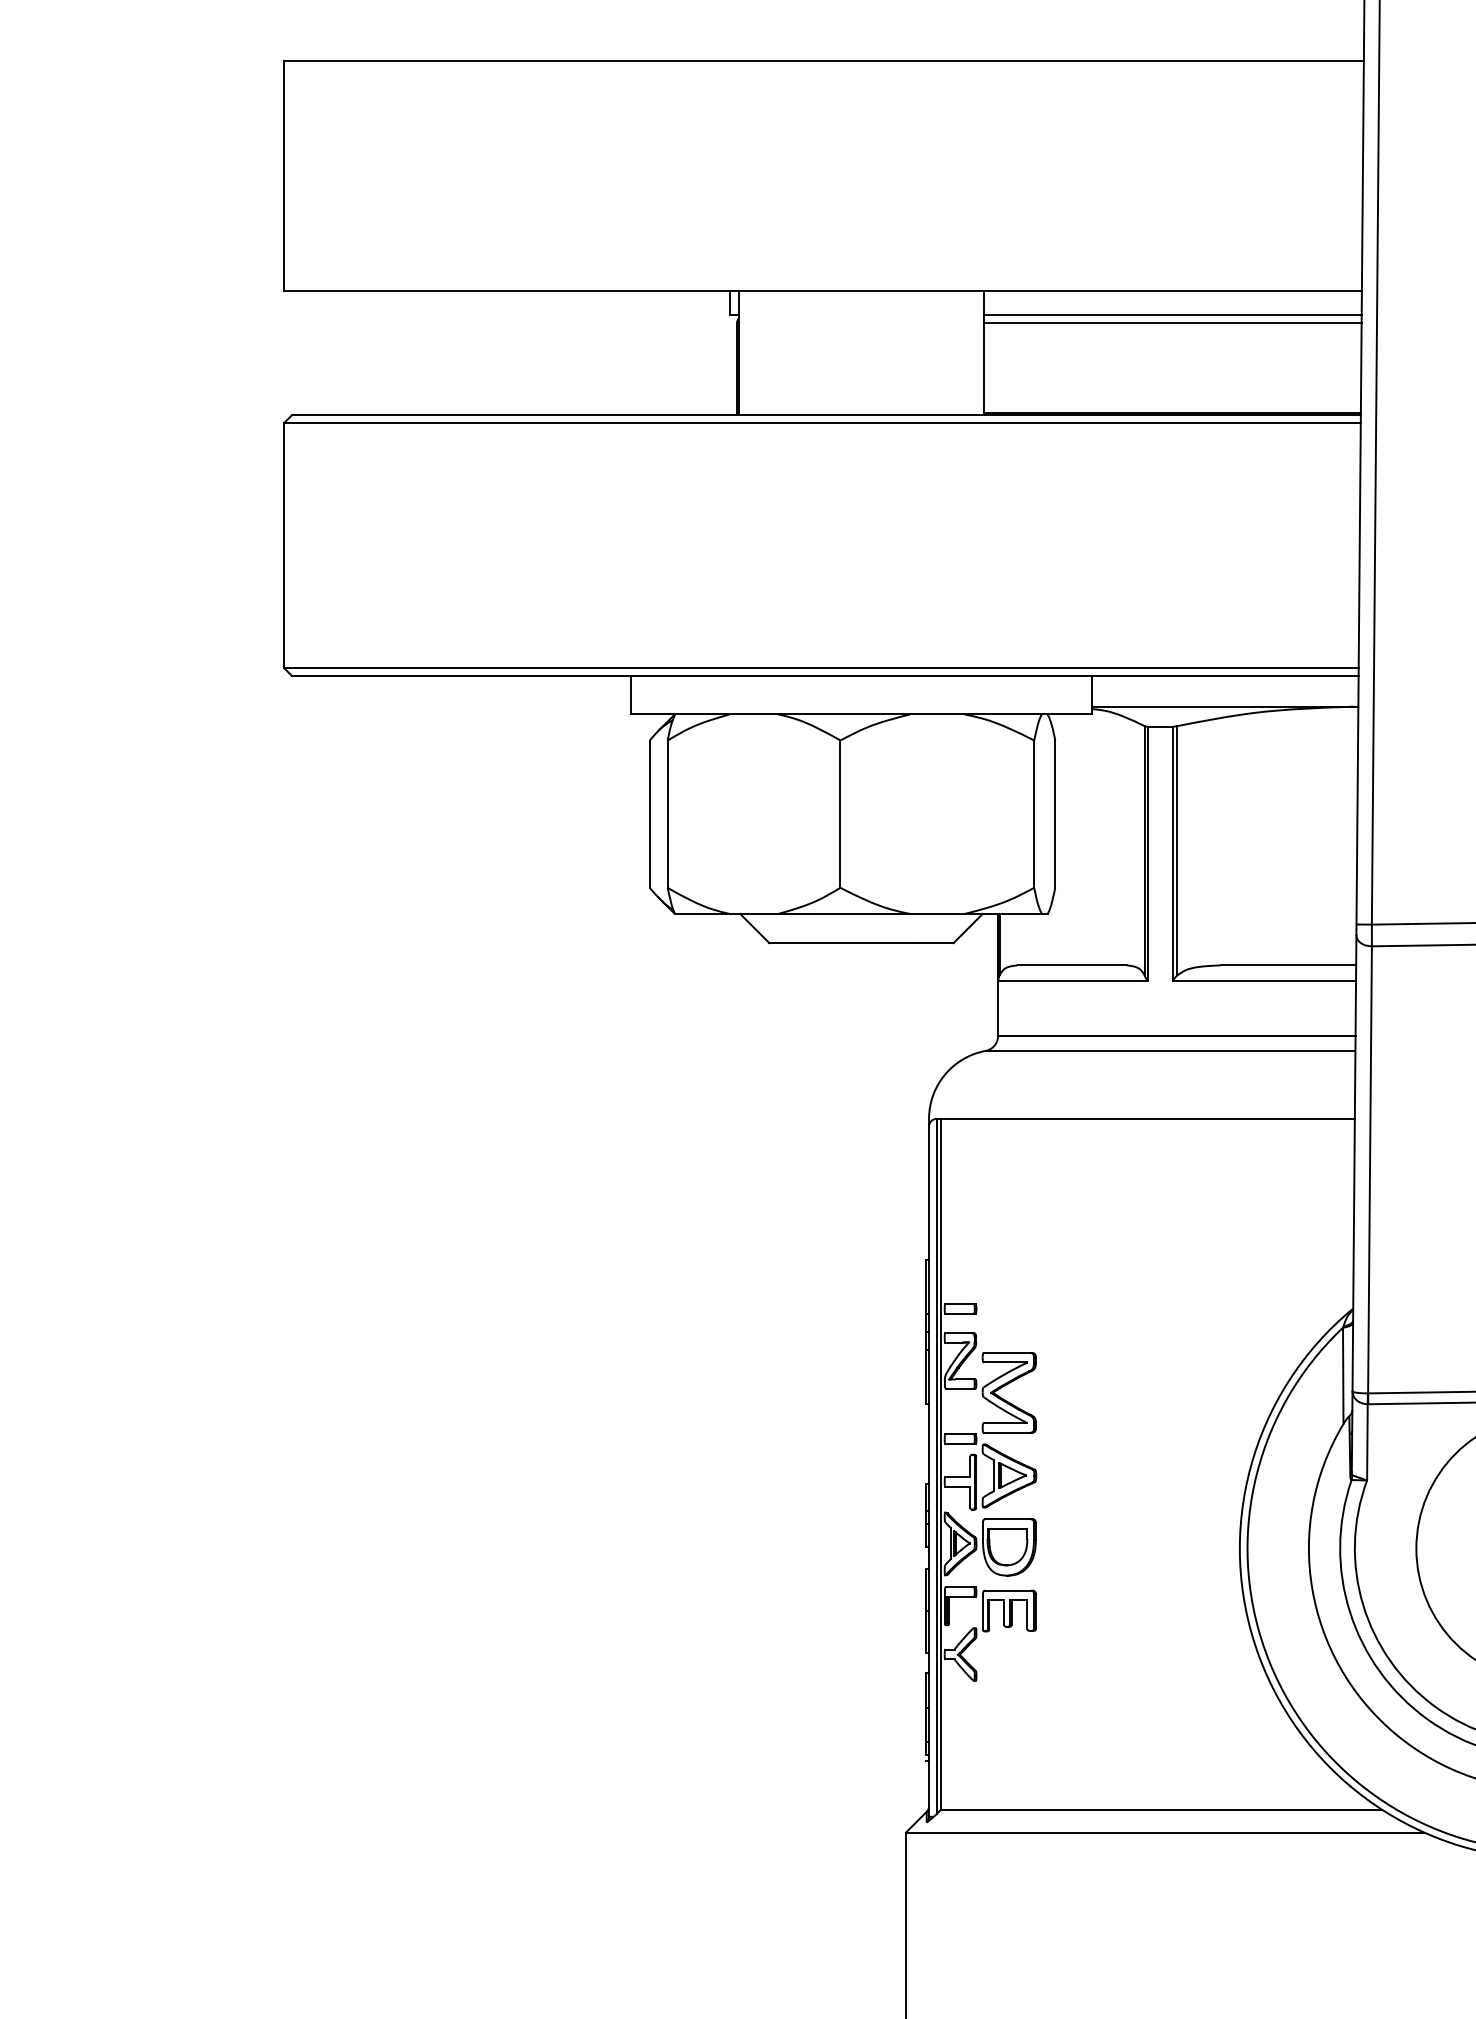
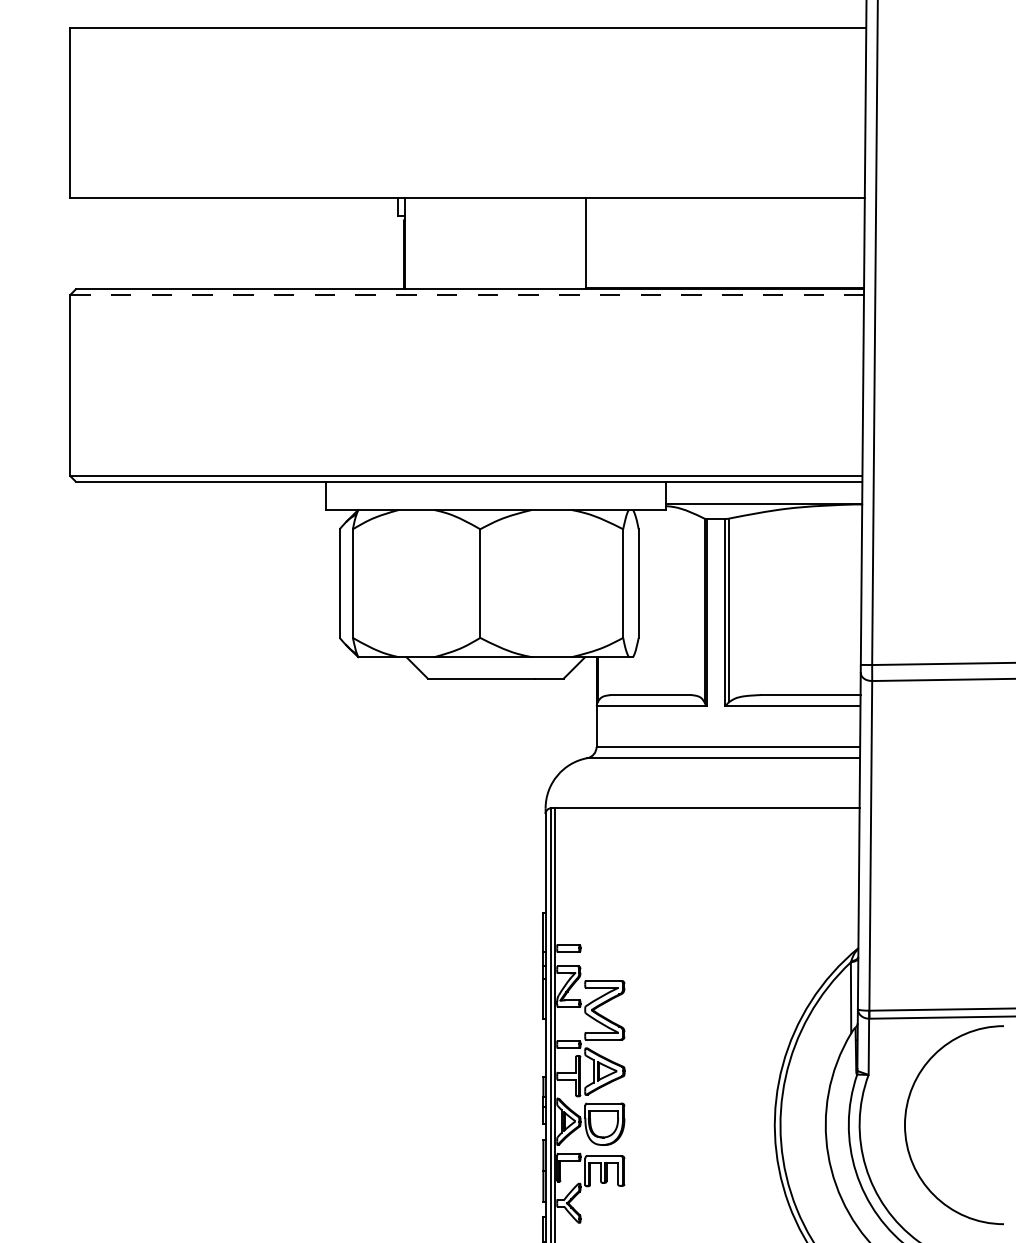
line: (1172, 315) -> (725, 215), removed
line: (1172, 323) -> (725, 221), removed
line: (823, 422) -> (467, 294), solid -> dashed

